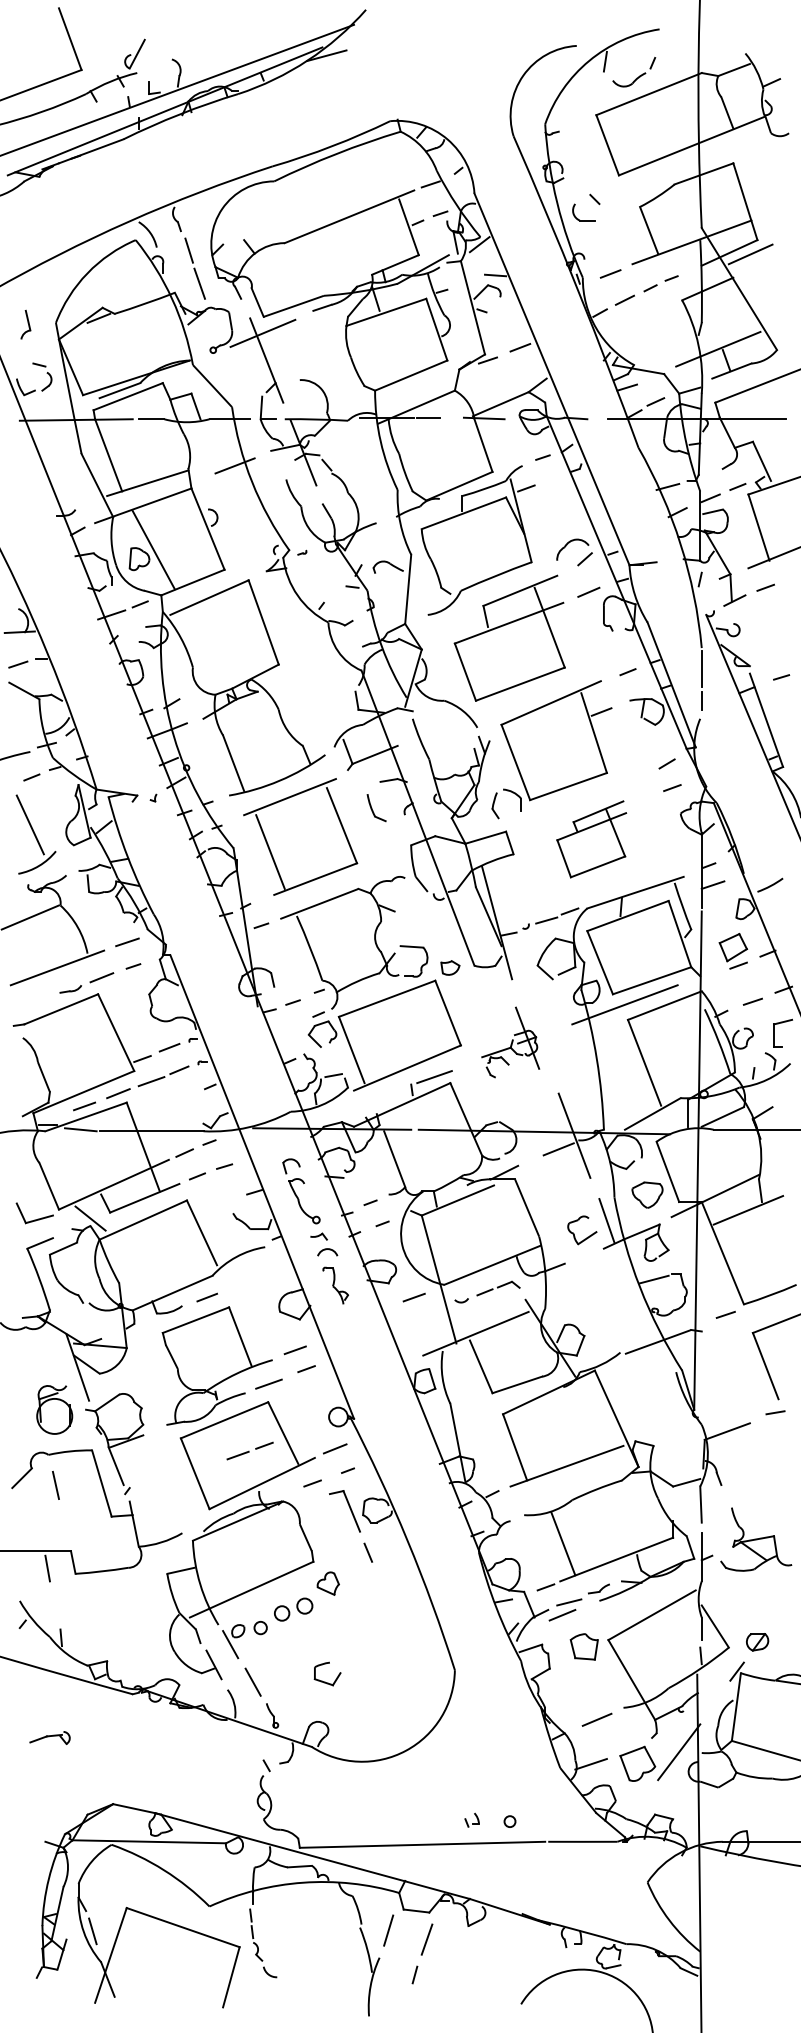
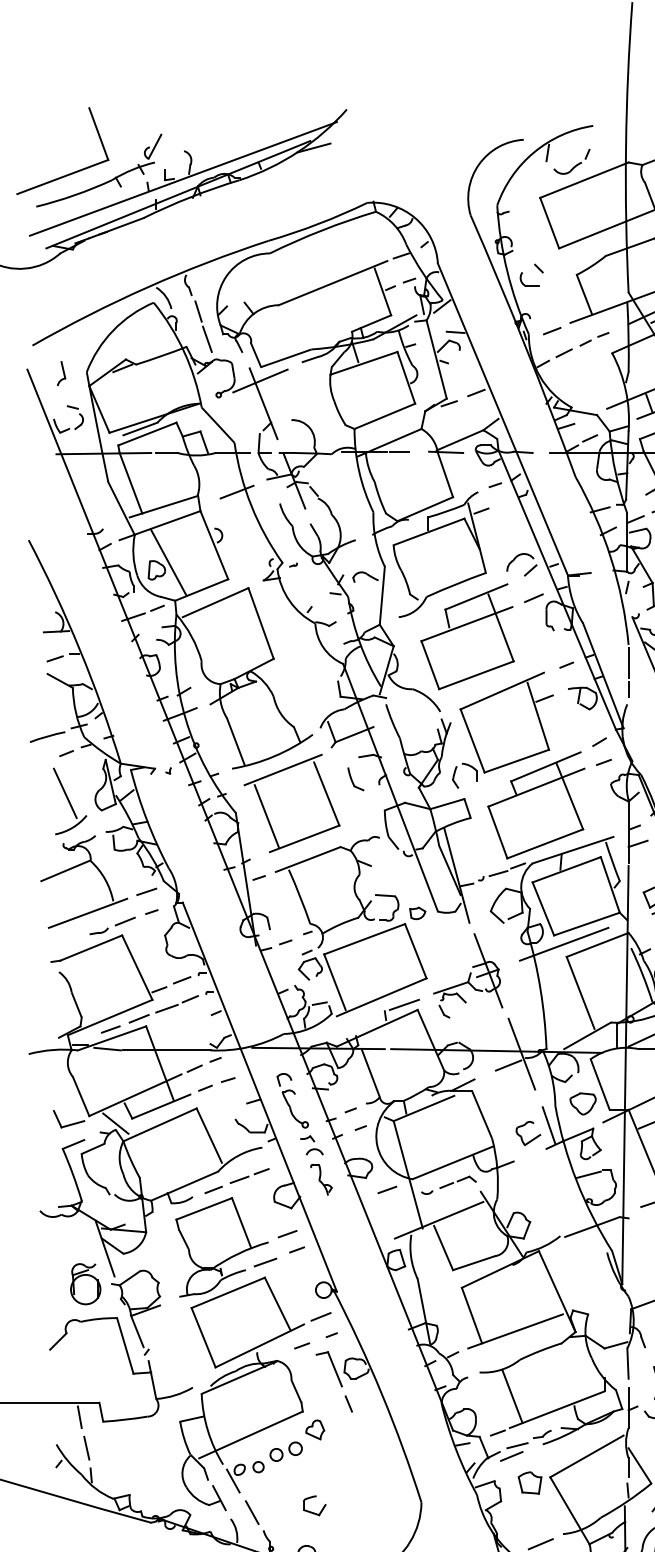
part: (591, 839) -> (536, 805), size x1.67
part: (510, 1042) -> (468, 975), size x1.43
line: (249, 1450) -> (249, 1175), moved
line: (55, 1485) -> (86, 1448), moved

